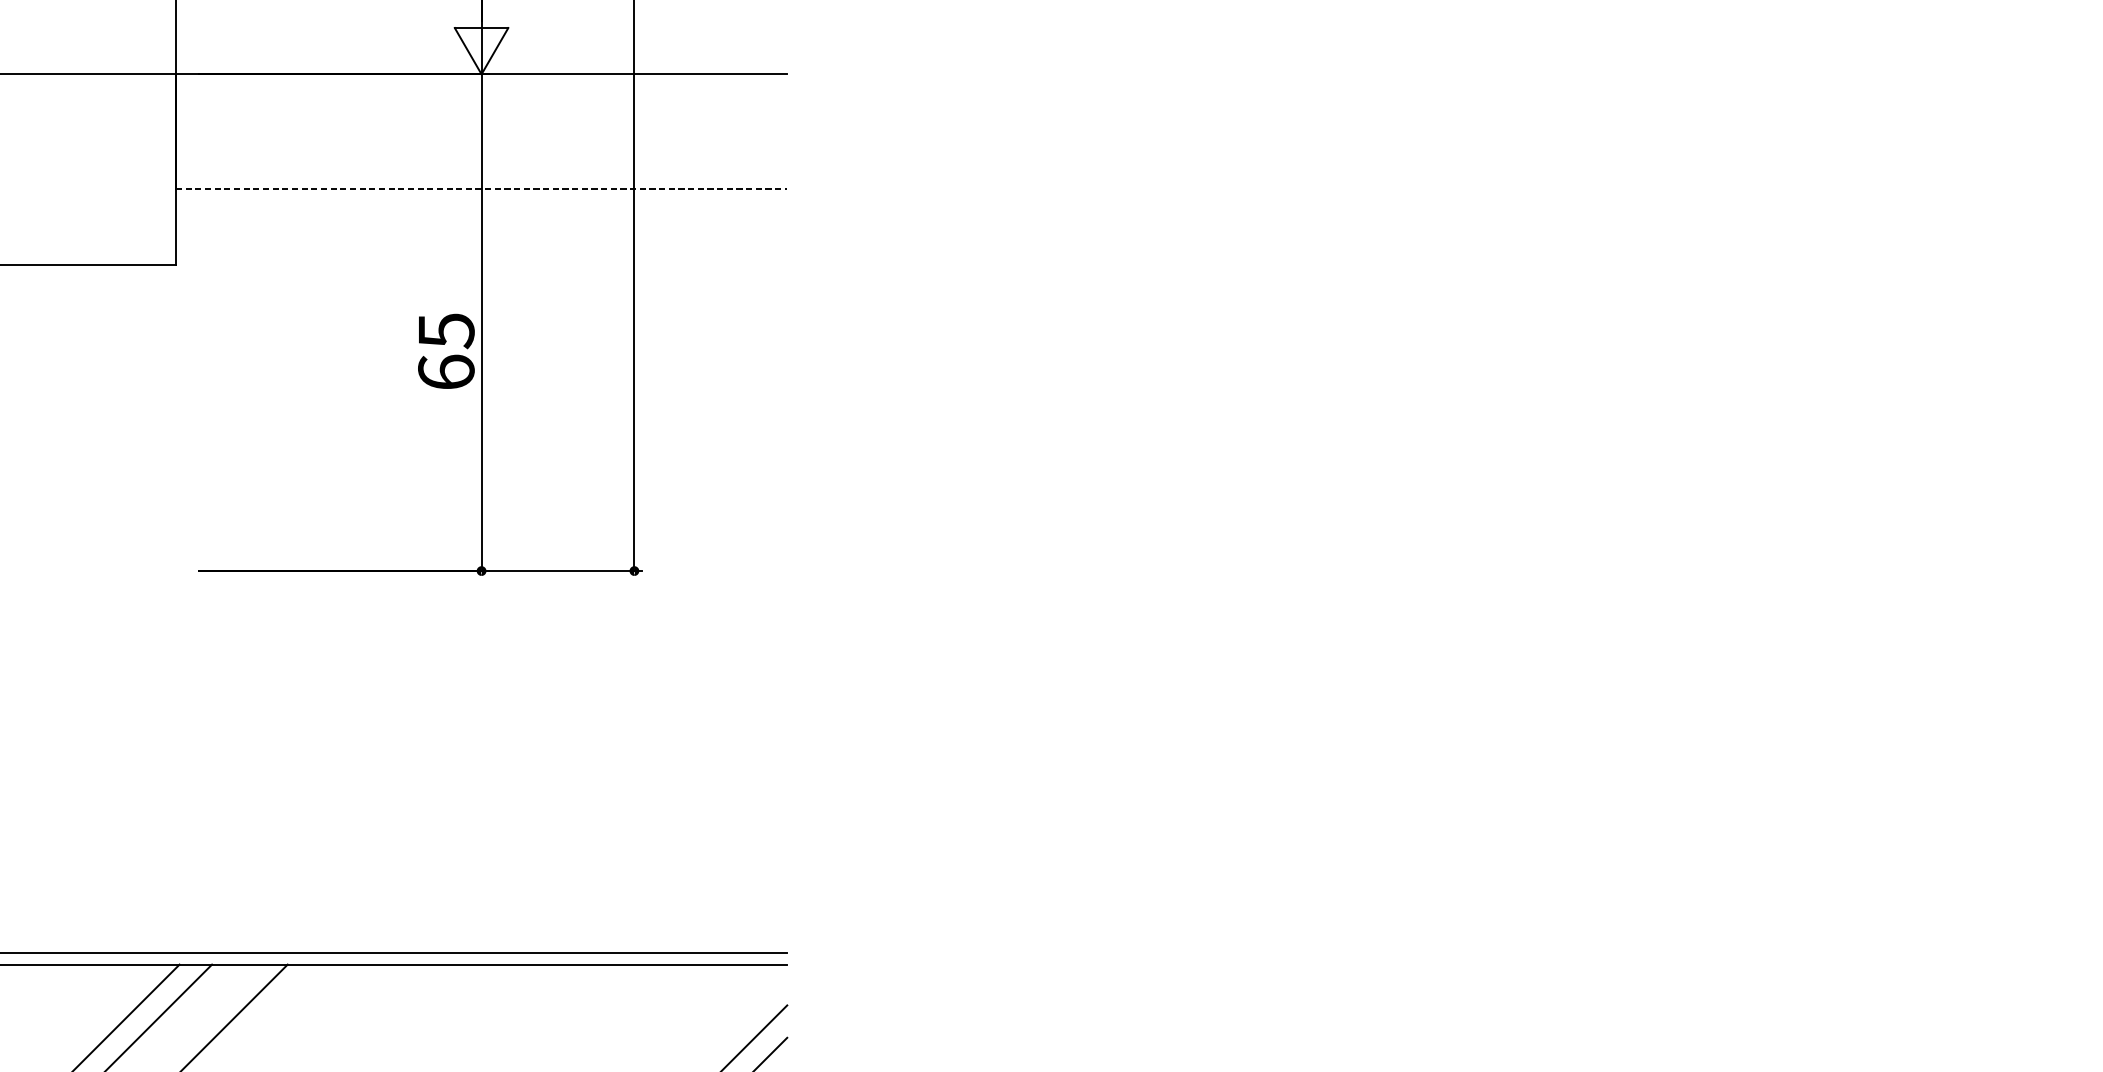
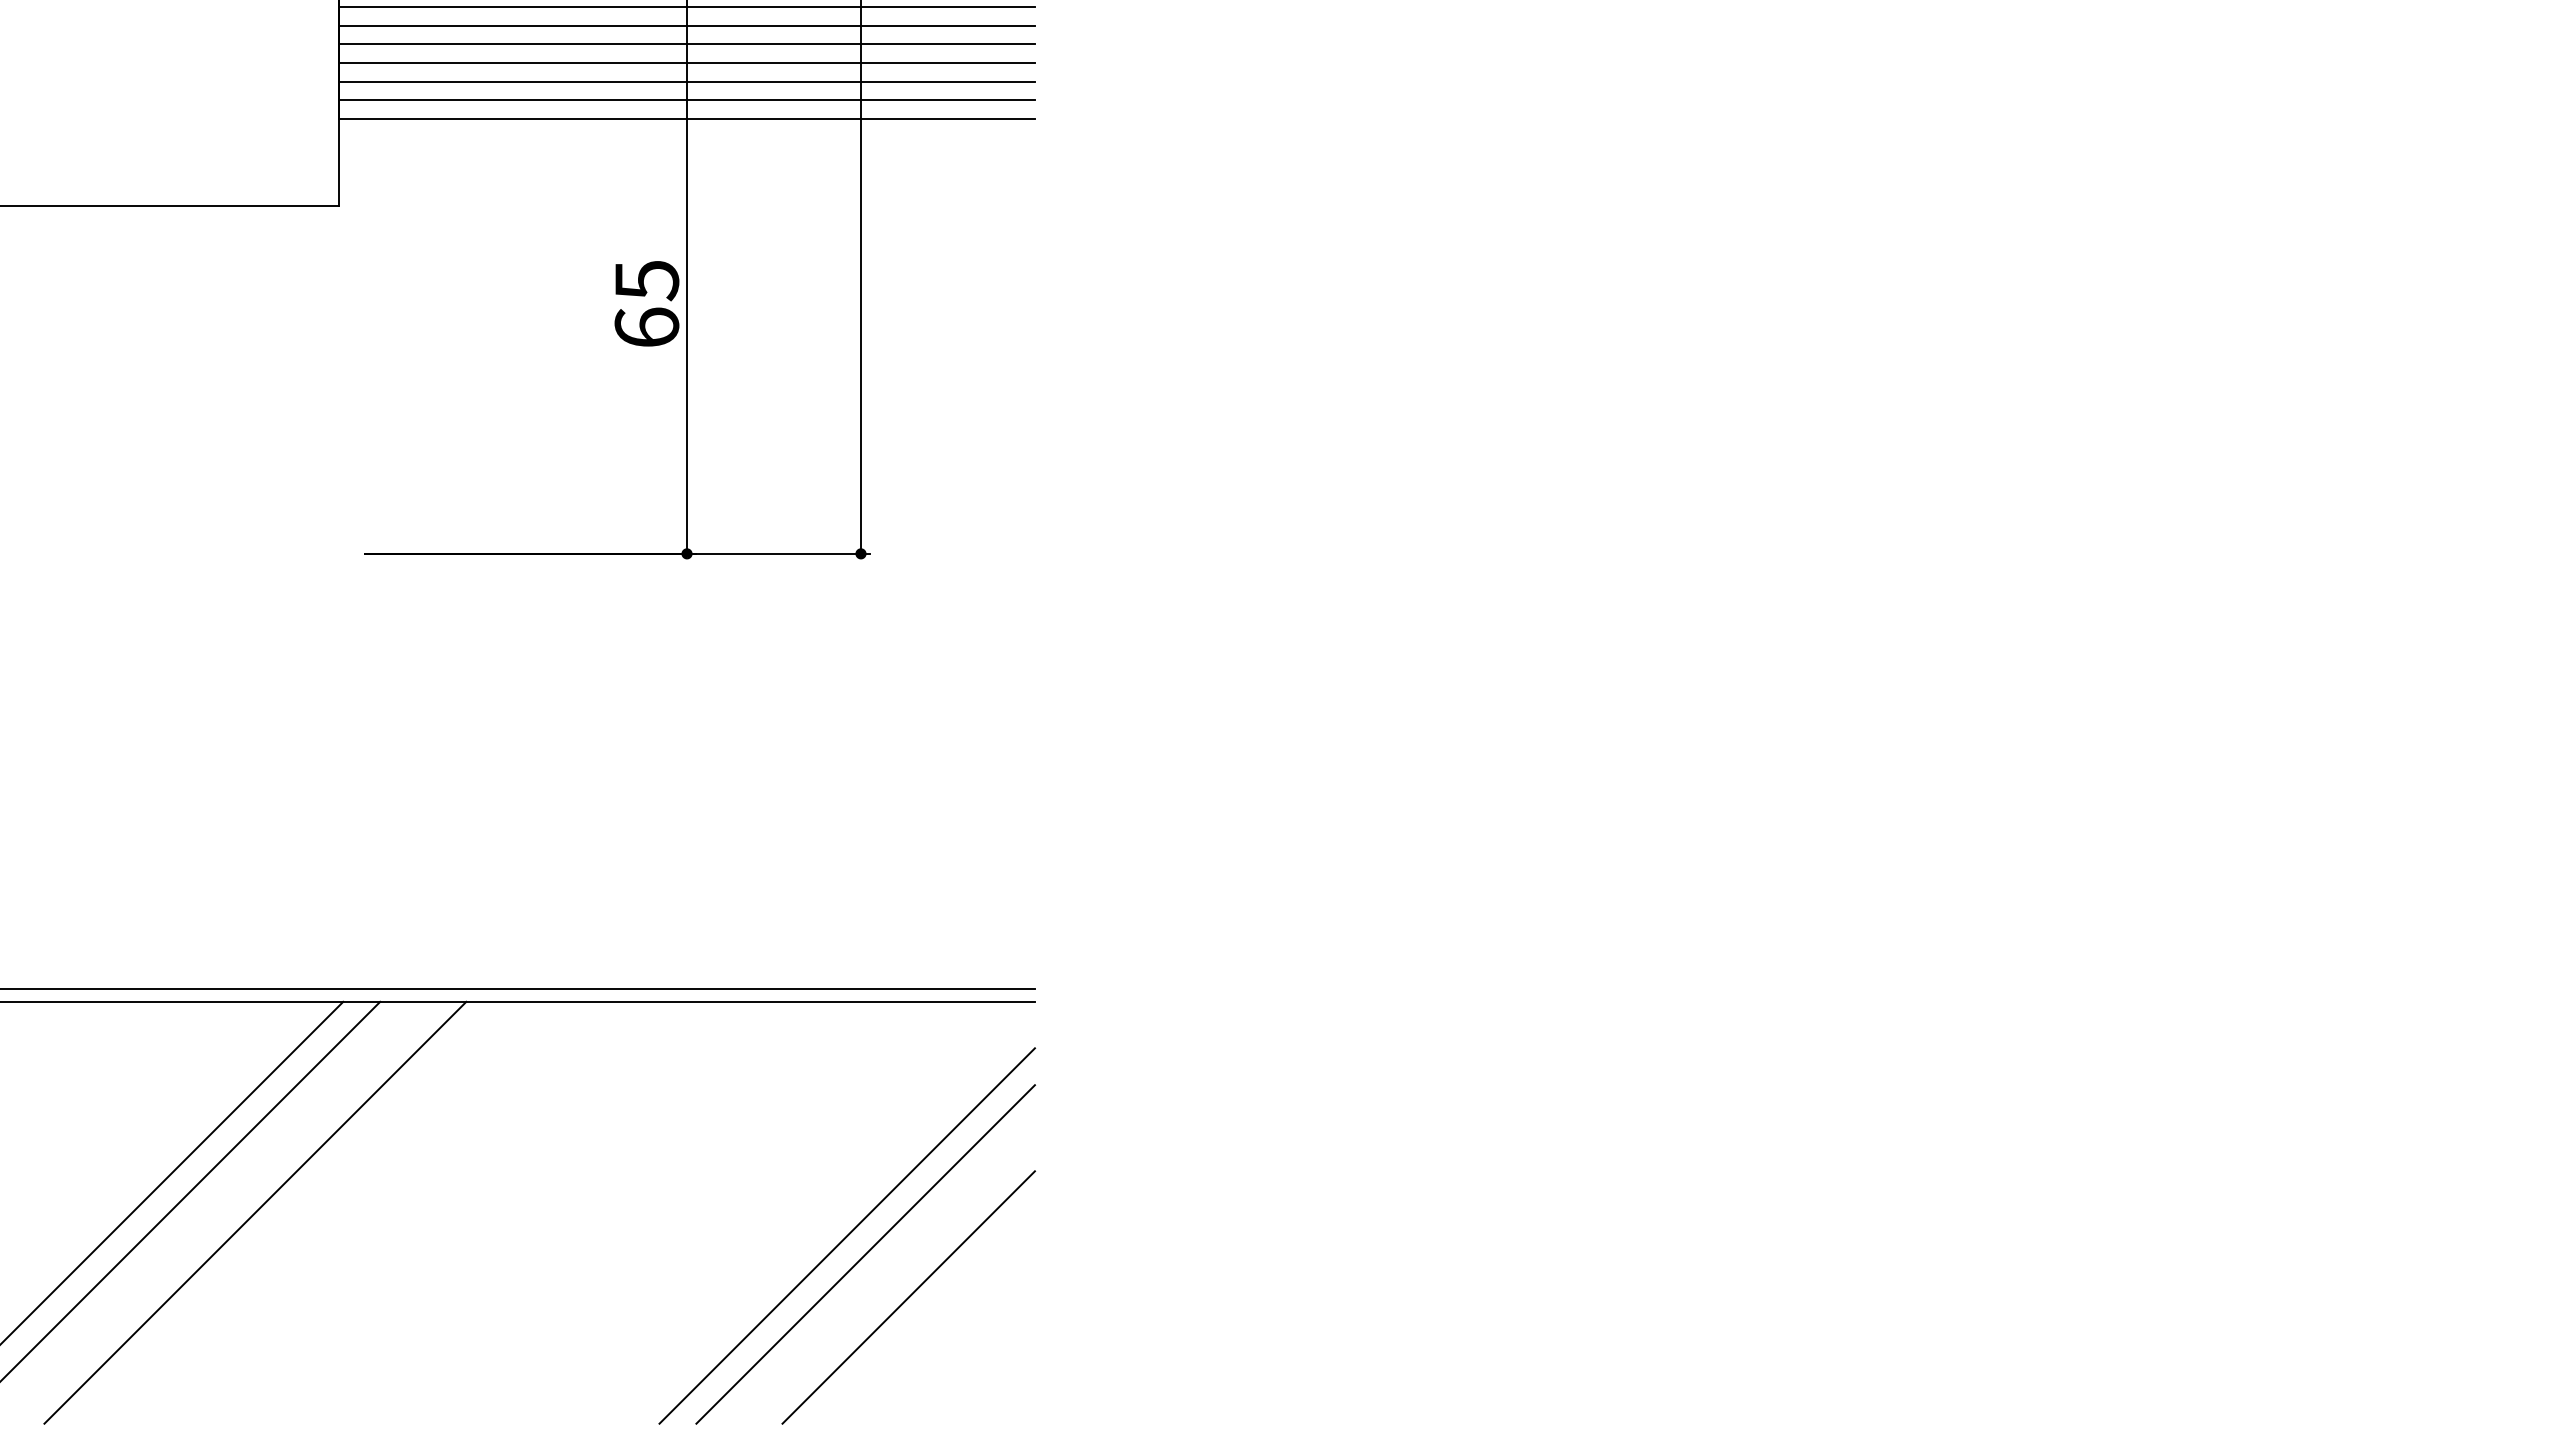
line: (481, 91) -> (686, 7), added
line: (481, 106) -> (686, 25), added
line: (481, 123) -> (686, 44), added
line: (481, 140) -> (686, 63), added
line: (481, 156) -> (686, 81), added
line: (481, 172) -> (686, 100), added
line: (482, 188) -> (687, 118), dashed -> solid

